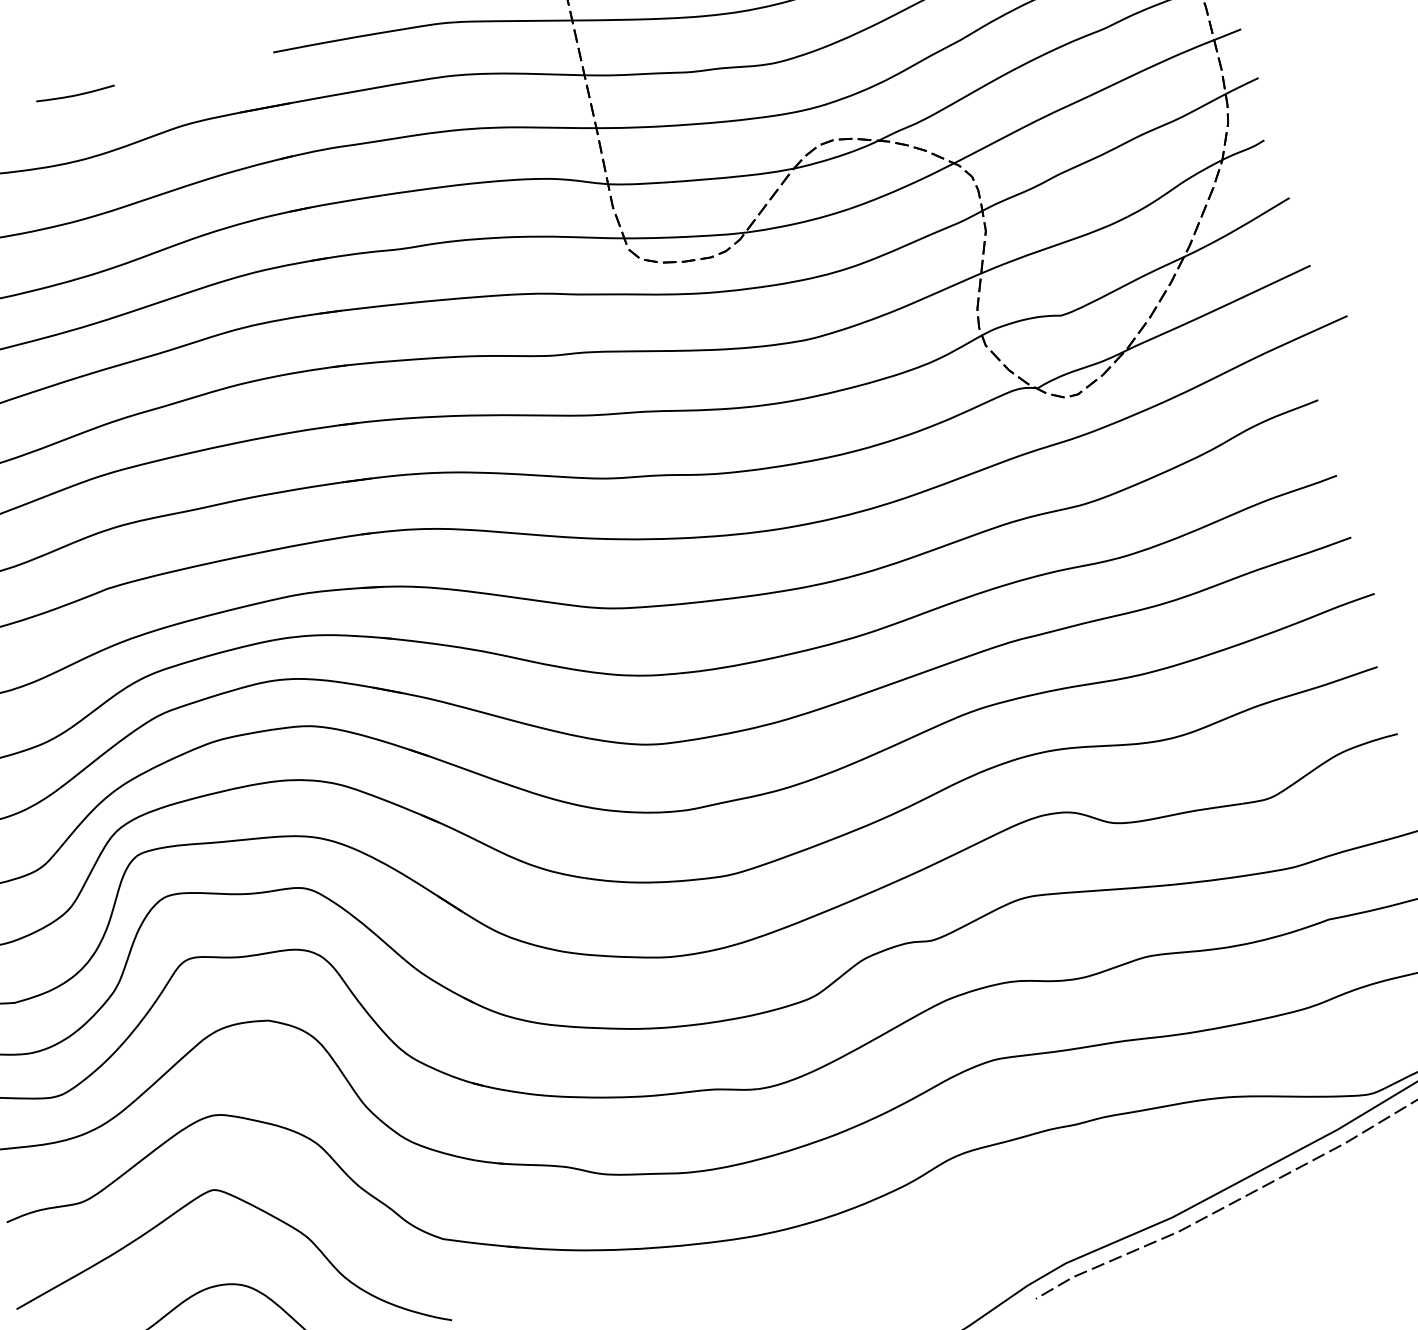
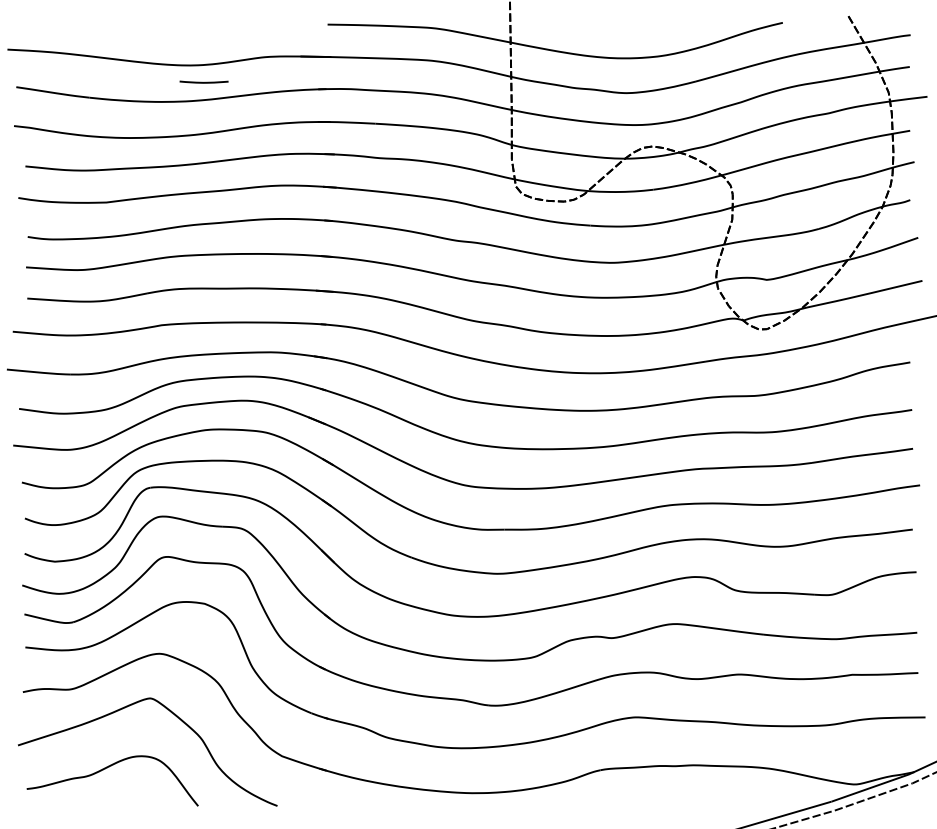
line: (72, 93) -> (202, 81), moved

